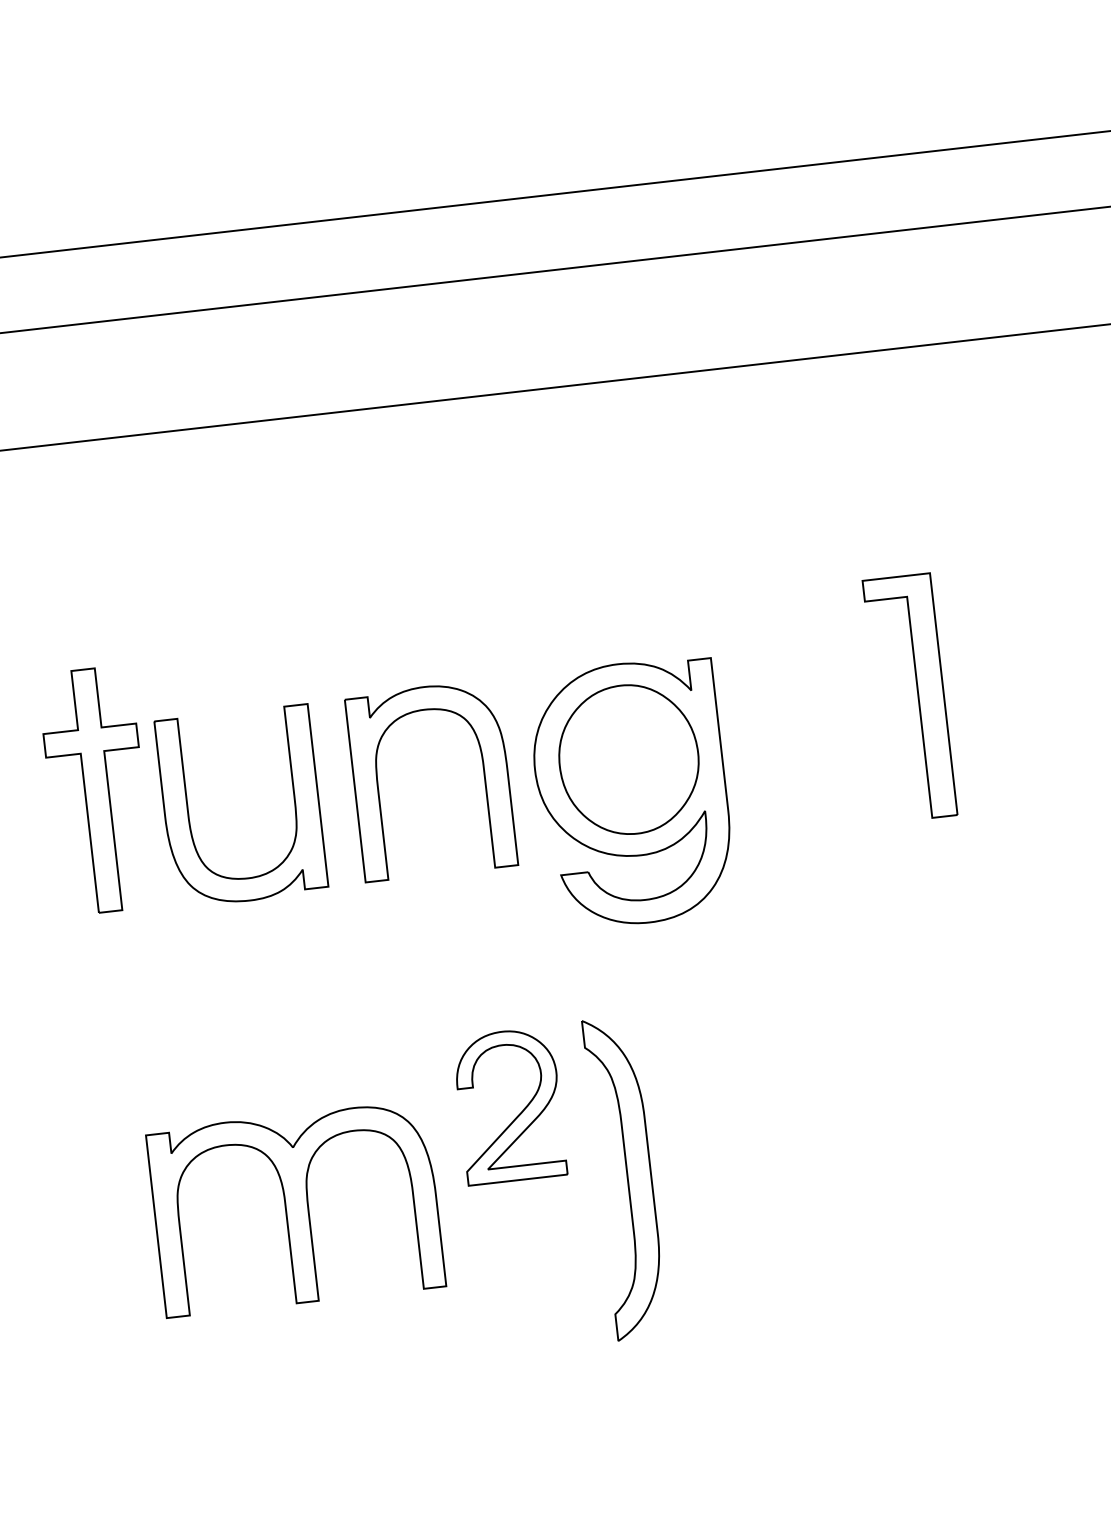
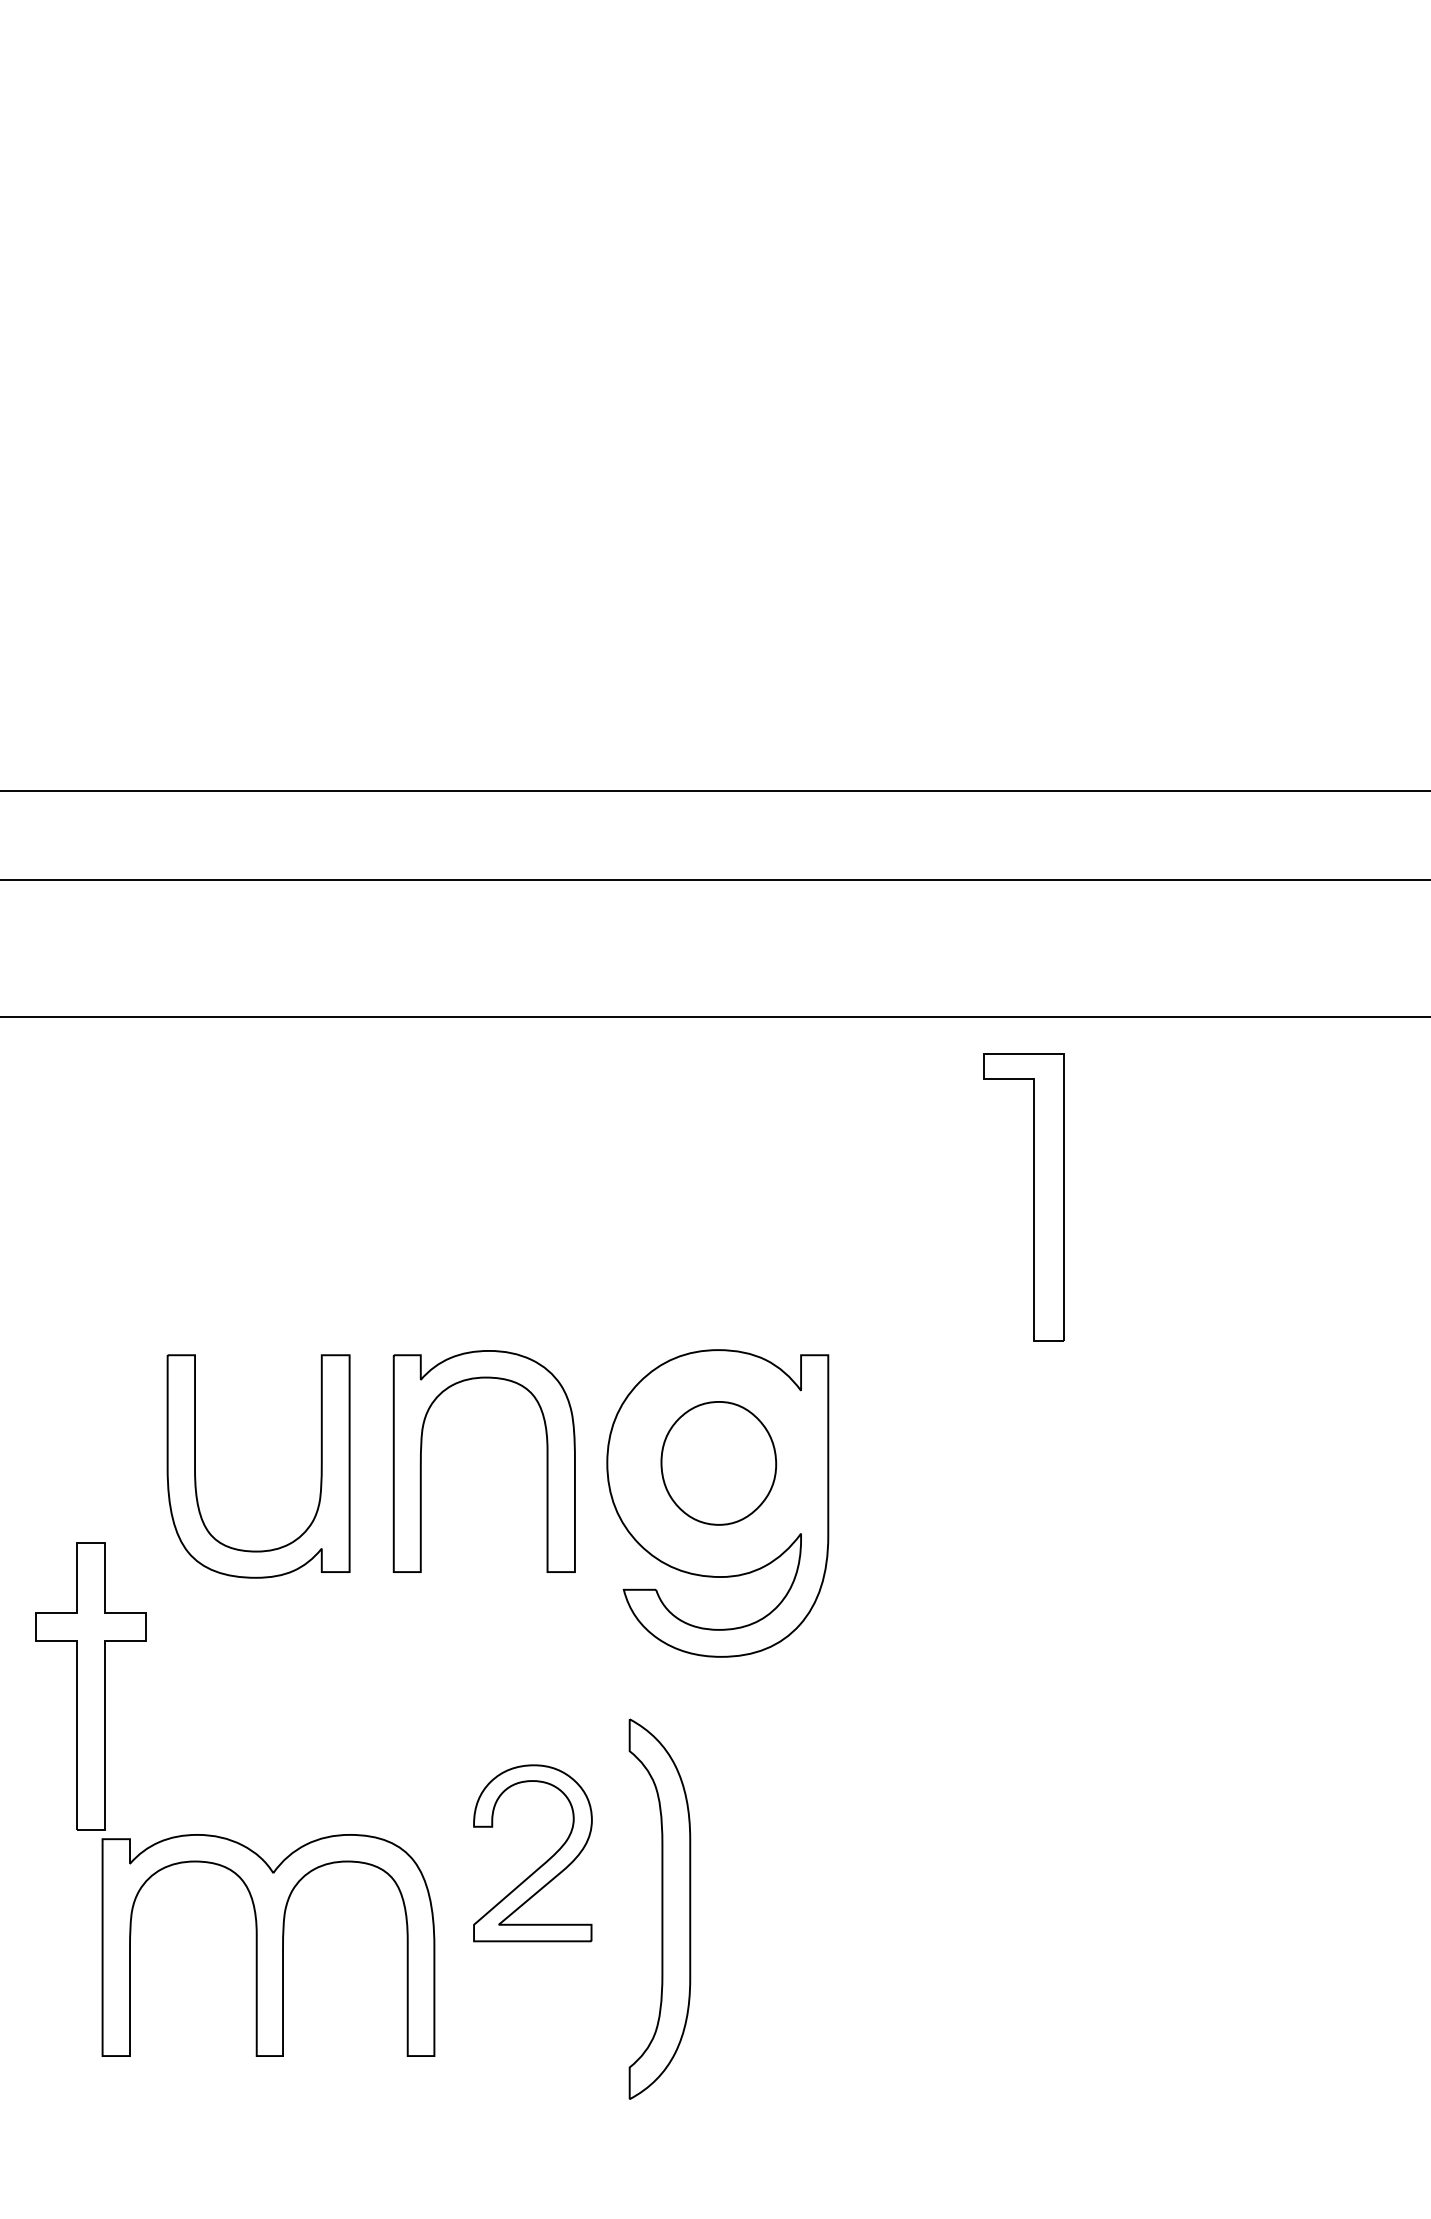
part: (917, 697) -> (1033, 1197), moved
part: (628, 759) -> (718, 1463), size x0.7
part: (96, 790) -> (90, 1686), moved
part: (625, 1177) -> (659, 1908), moved

